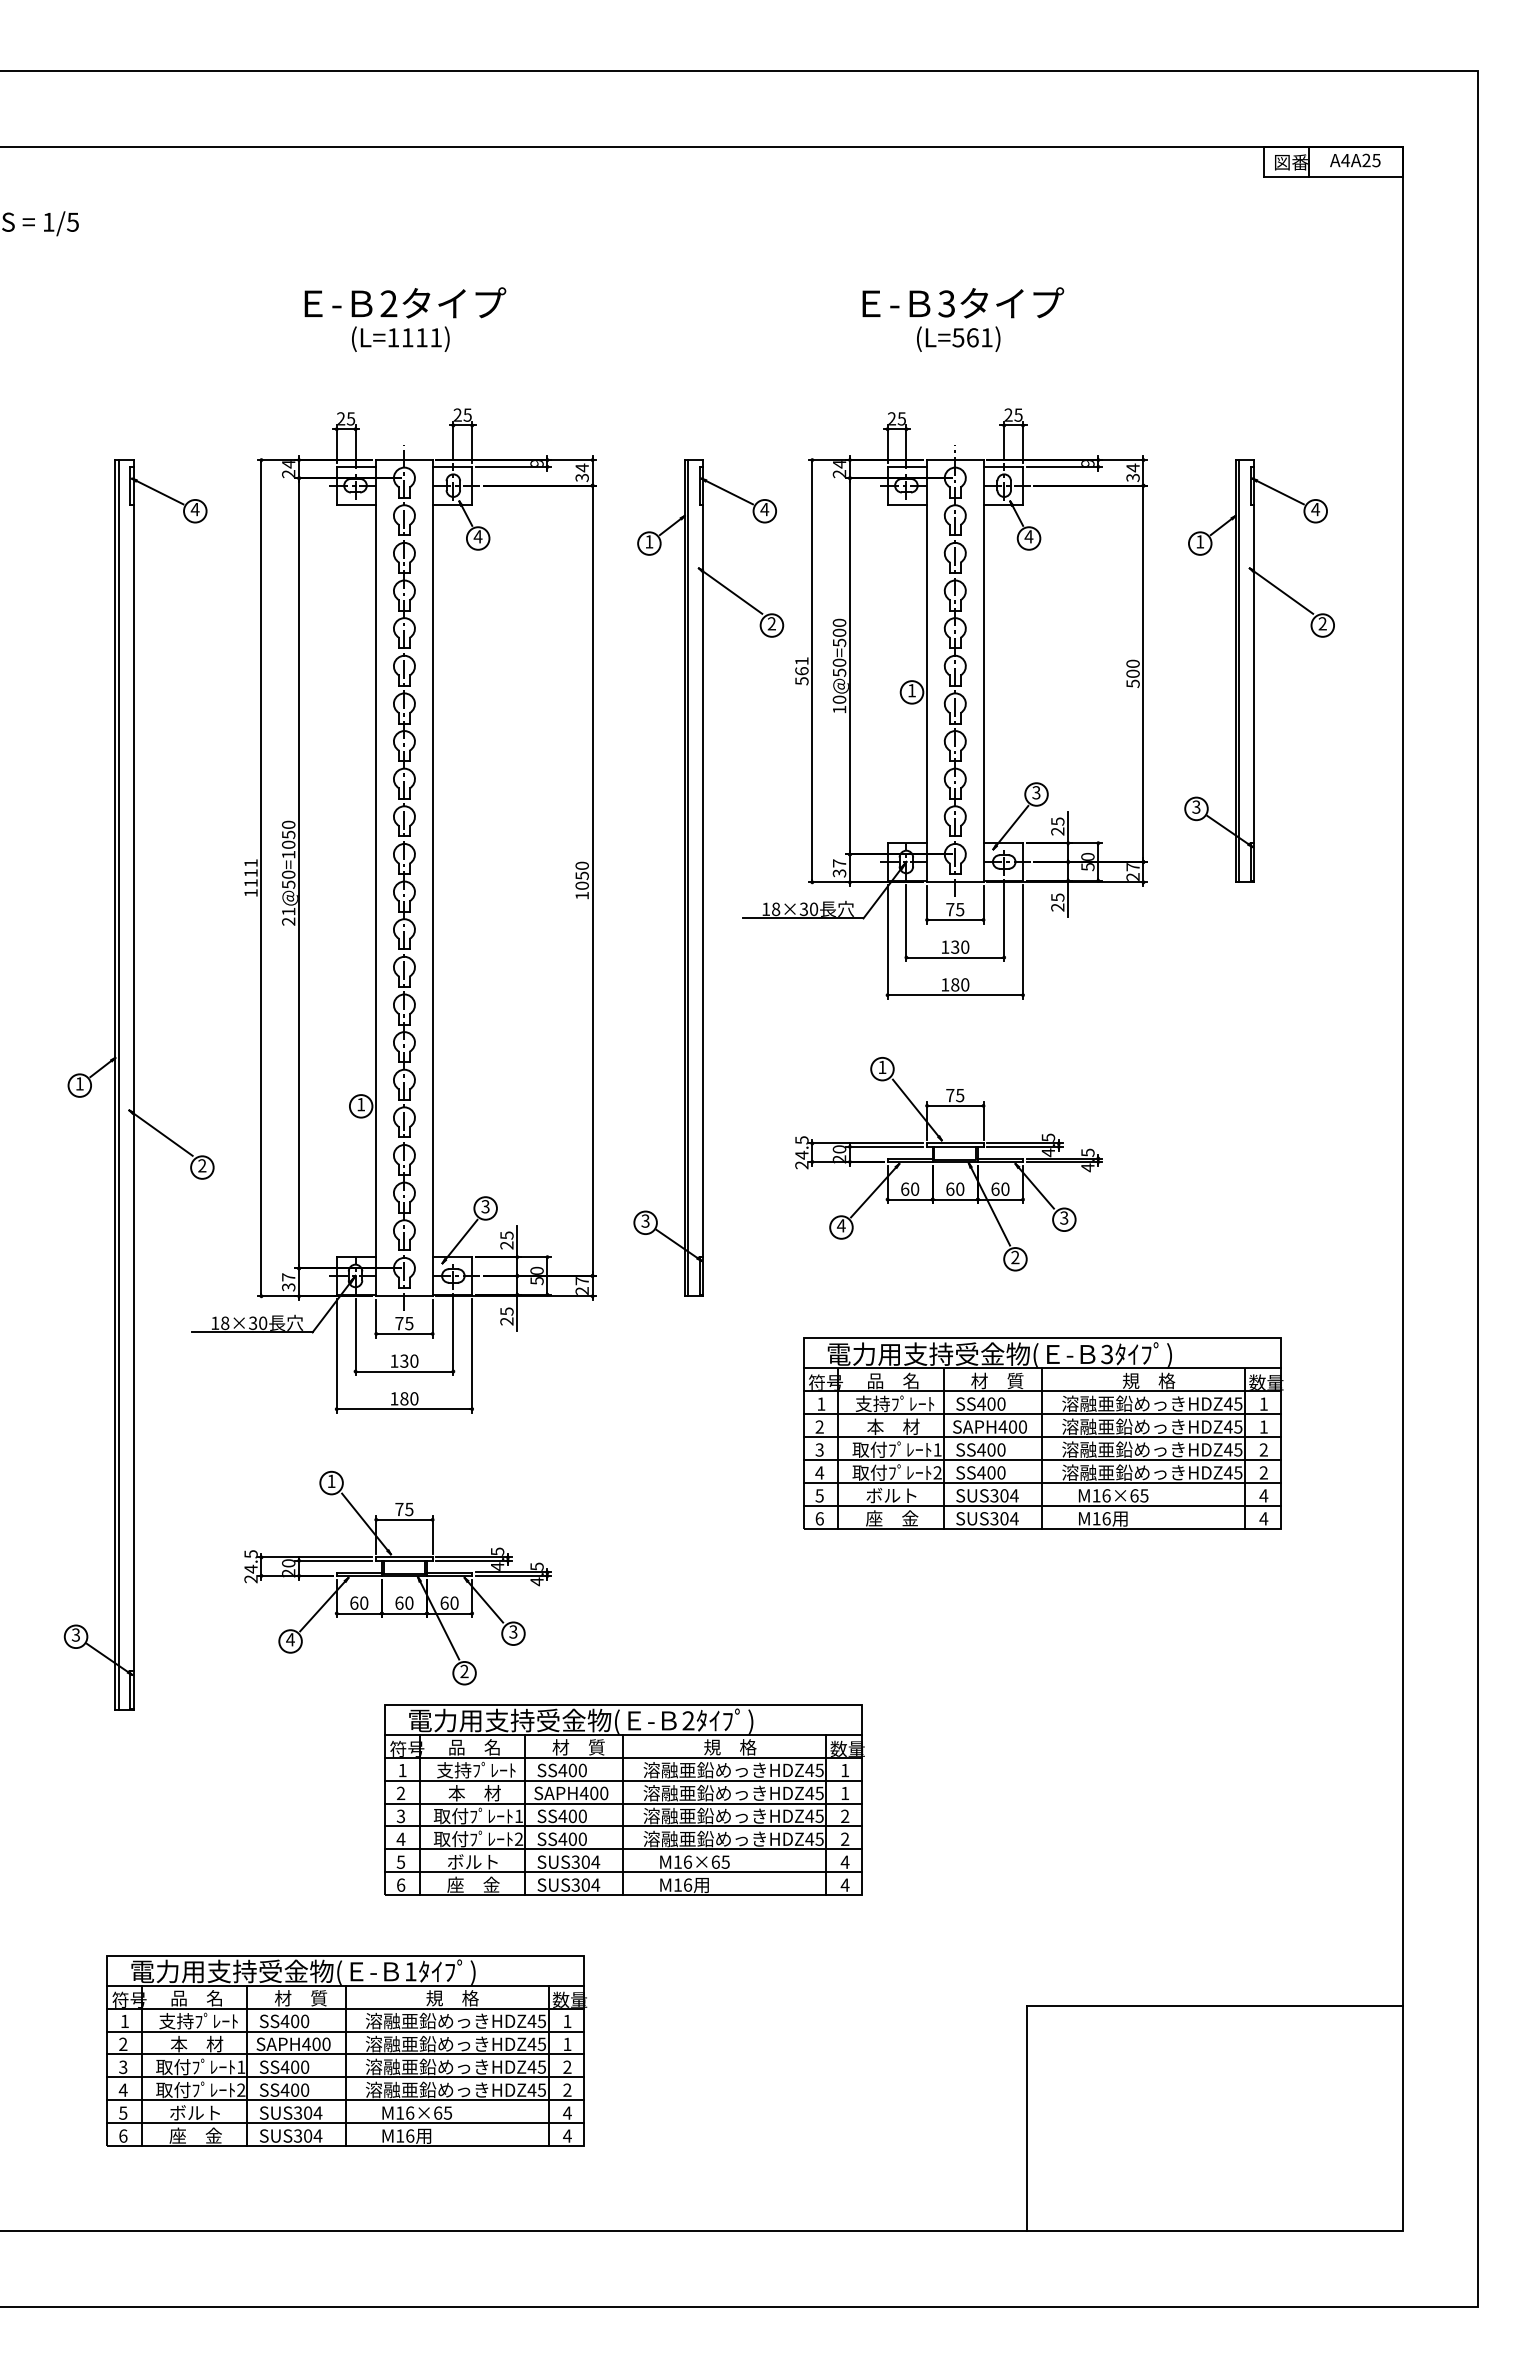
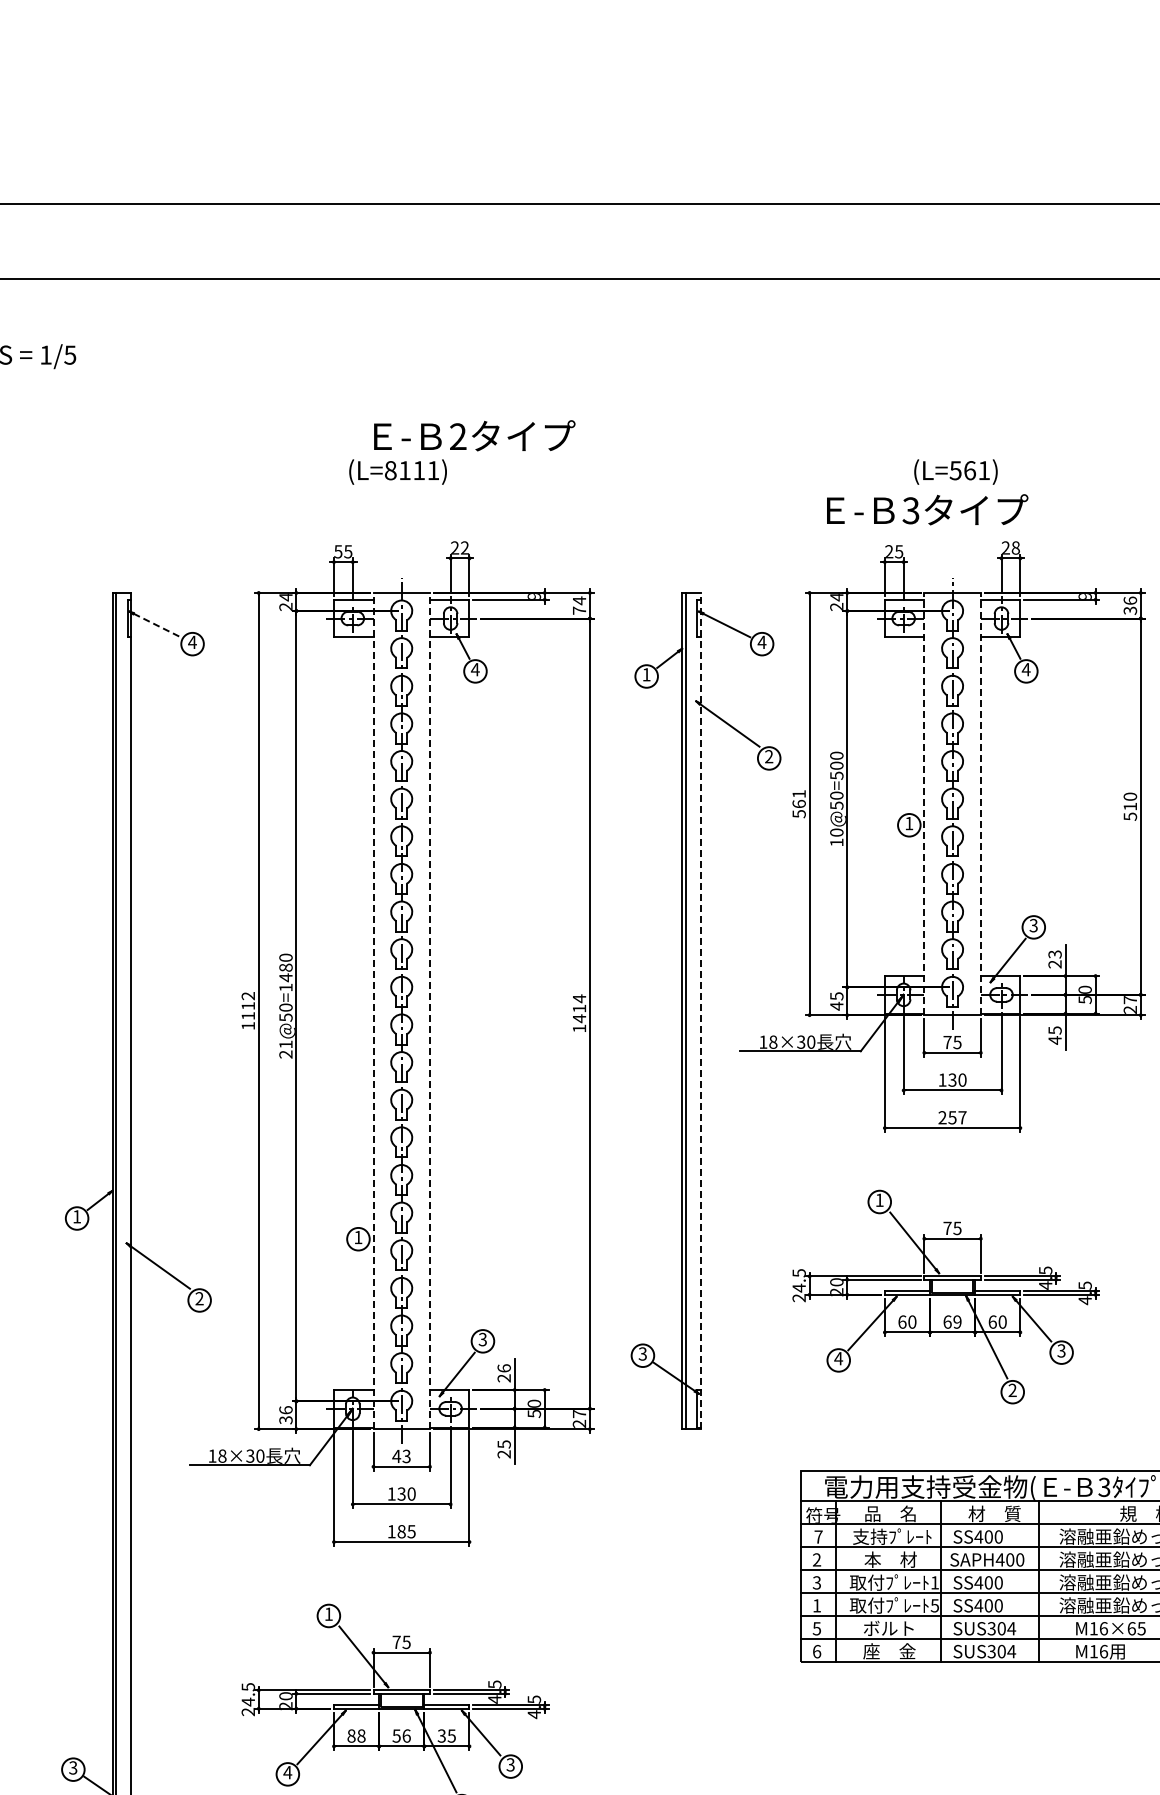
text: (405, 302) -> (474, 435), moved
text: (963, 302) -> (927, 509), moved
text: (393, 337) -> (390, 470), (L=1111) -> (L=8111)
text: (467, 414) -> (464, 547), 25 -> 22
text: (1018, 414) -> (1015, 547), 25 -> 28
text: (341, 418) -> (338, 551), 25 -> 55
text: (1132, 467) -> (1129, 600), 34 -> 36
text: (581, 477) -> (578, 610), 34 -> 74
line: (160, 492) -> (157, 625), solid -> dashed
line: (927, 670) -> (924, 803), solid -> dashed
line: (983, 670) -> (980, 803), solid -> dashed
text: (1132, 673) -> (1129, 806), 500 -> 510
text: (1057, 821) -> (1054, 954), 25 -> 23
text: (288, 839) -> (285, 972), 21@50=1050 -> 21@50=1480
text: (250, 863) -> (247, 996), 1111 -> 1112
text: (839, 868) -> (836, 1001), 37 -> 45
text: (581, 875) -> (578, 1008), 1050 -> 1414
line: (376, 877) -> (373, 1010), solid -> dashed
line: (432, 877) -> (429, 1010), solid -> dashed
line: (703, 877) -> (700, 1010), solid -> dashed
text: (1057, 907) -> (1054, 1040), 25 -> 45
text: (955, 984) -> (952, 1117), 180 -> 257
text: (960, 1188) -> (957, 1321), 60 -> 69
text: (506, 1235) -> (503, 1368), 25 -> 26
text: (288, 1277) -> (285, 1410), 37 -> 36
text: (404, 1323) -> (401, 1456), 75 -> 43
text: (414, 1398) -> (411, 1531), 180 -> 185
text: (821, 1403) -> (818, 1536), 1 -> 7
text: (819, 1472) -> (816, 1605), 4 -> 1
text: (937, 1472) -> (934, 1605), 2 -> 5
text: (359, 1602) -> (356, 1735), 60 -> 88
text: (404, 1602) -> (401, 1735), 60 -> 56
text: (449, 1602) -> (446, 1735), 60 -> 35

